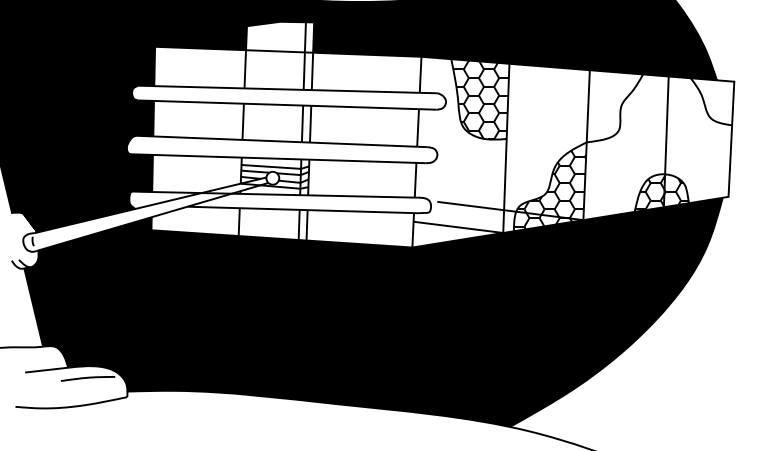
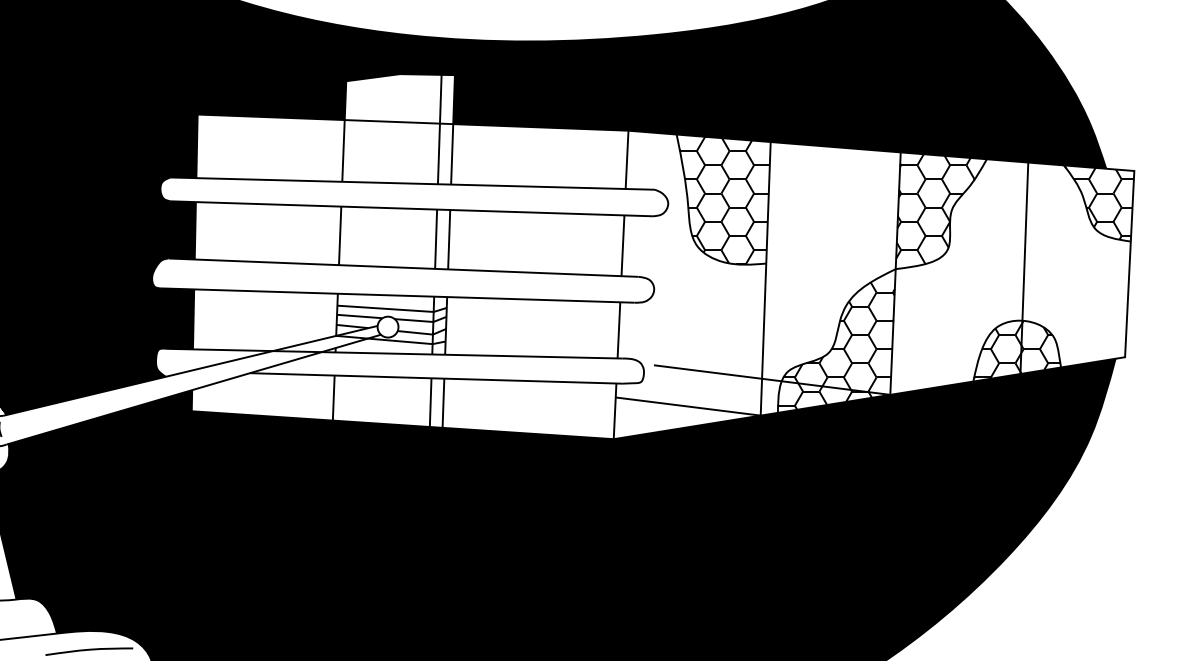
hatch: (712, 101) -> (1099, 202), added
hatch: (611, 105) -> (935, 209), added

